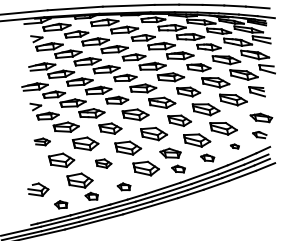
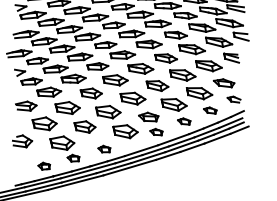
part: (261, 117) -> (224, 82), moved
part: (42, 141) -> (26, 105), size x1.43
part: (234, 146) -> (209, 110), size x1.67
part: (103, 163) -> (84, 126), size x1.43
part: (38, 189) -> (22, 141), moved

